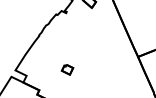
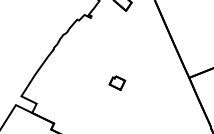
part: (67, 69) -> (117, 82), moved

